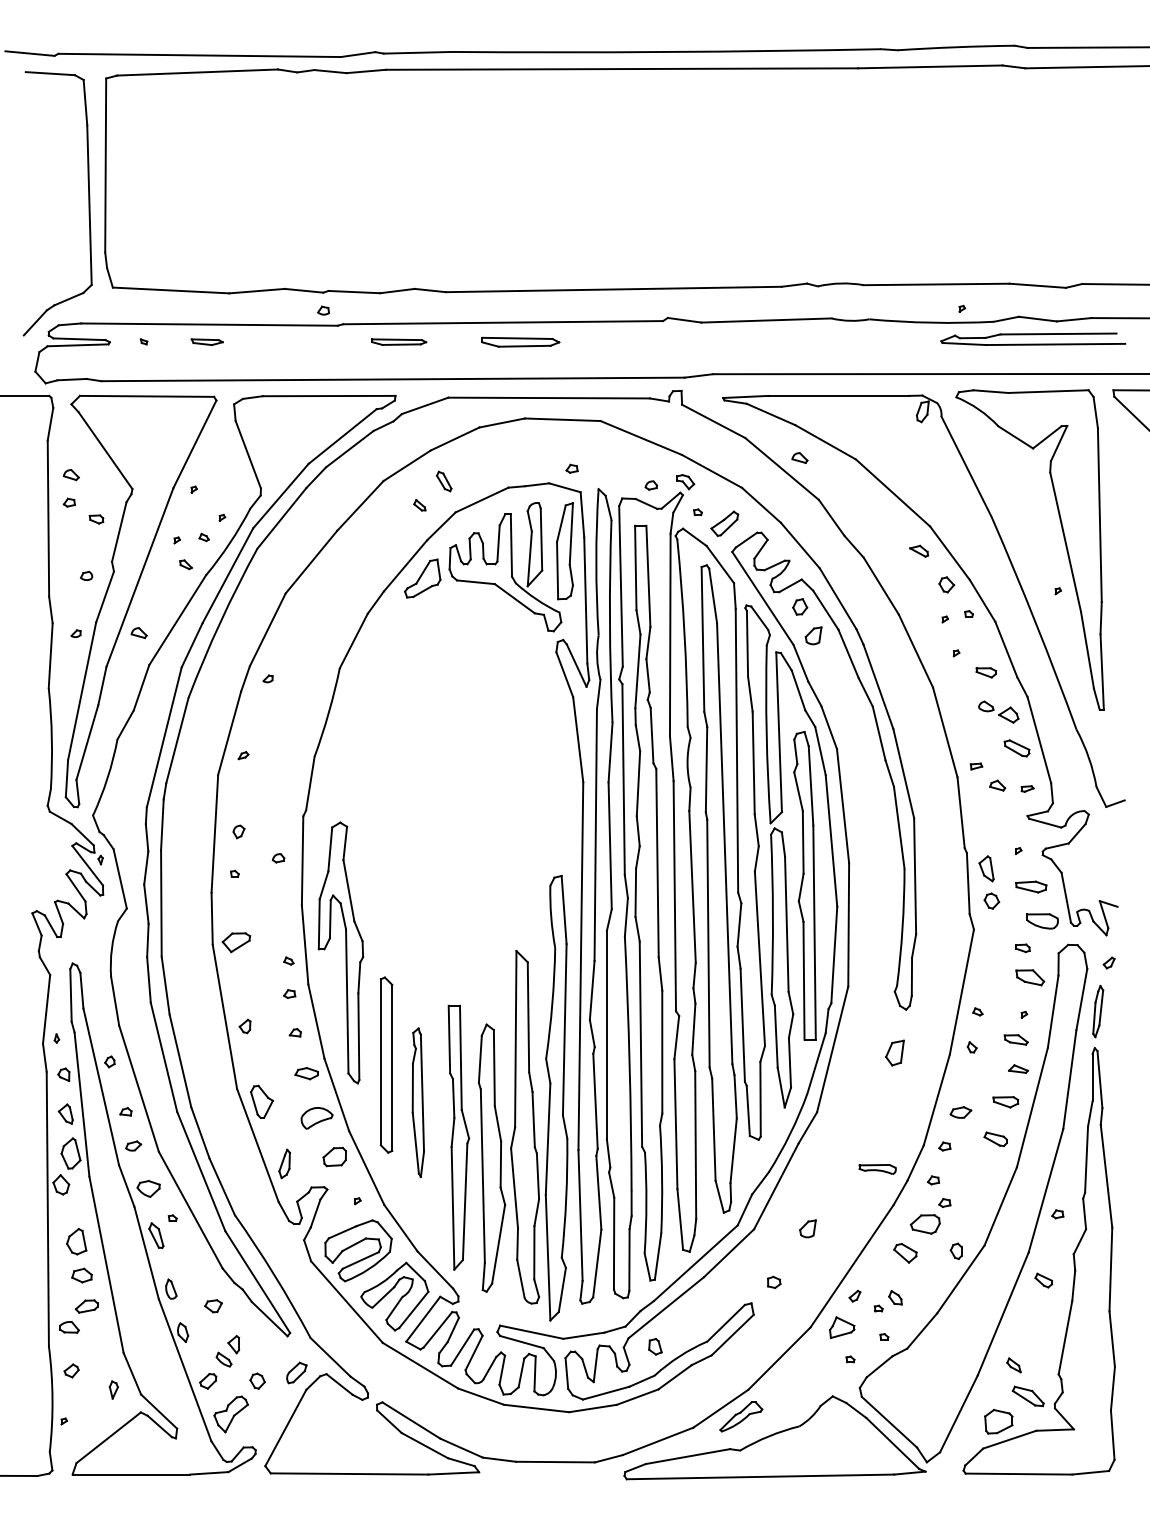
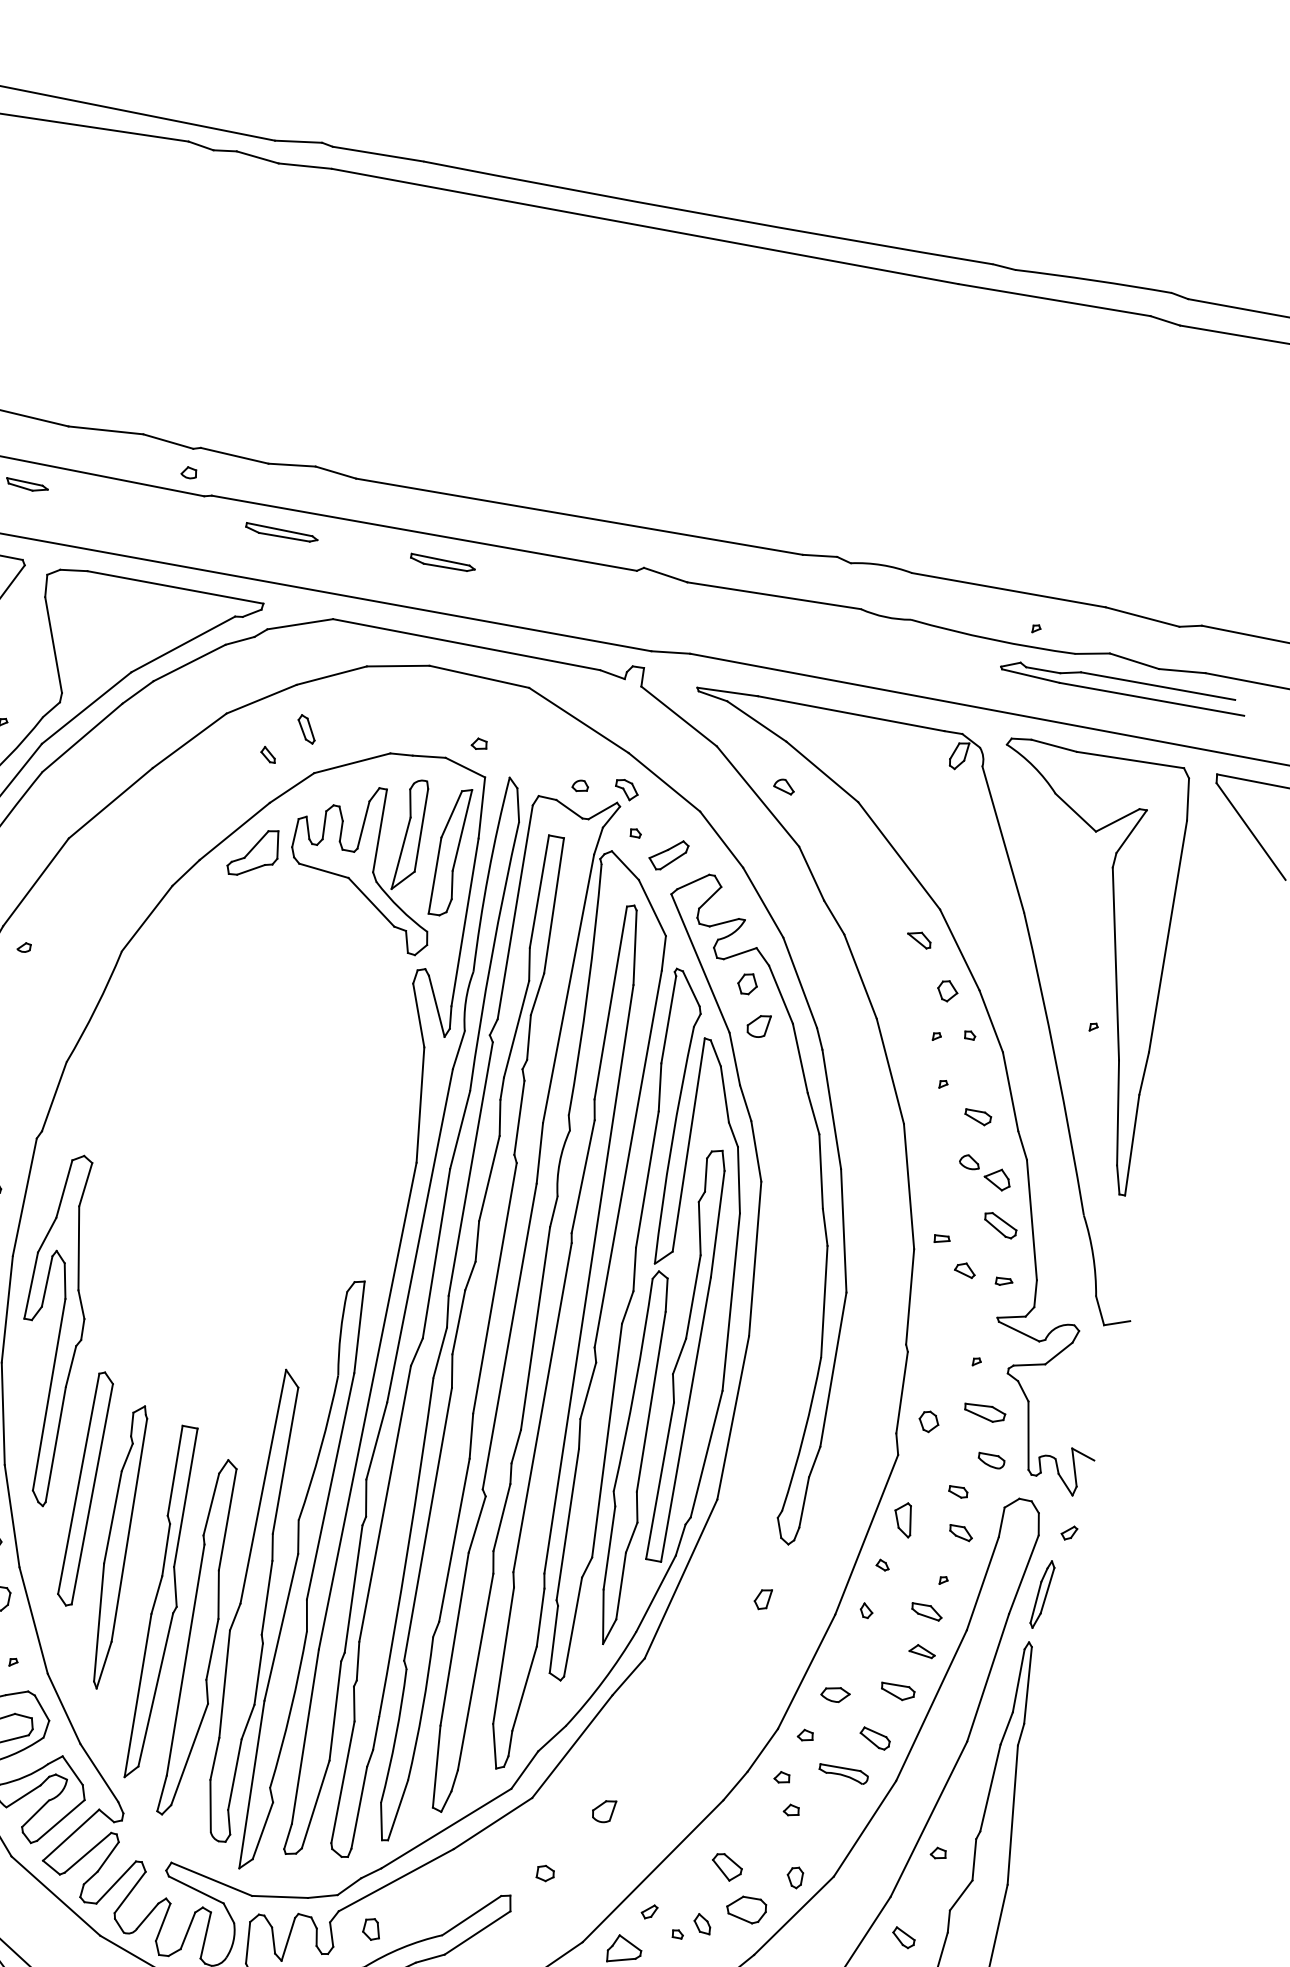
part: (520, 341) -> (442, 562), size x0.62
part: (986, 868) -> (903, 1519), moved
part: (1042, 920) -> (991, 1460), size x0.62
part: (1030, 977) -> (961, 1532), size x0.62
part: (894, 1052) -> (762, 1598), size x0.62
part: (418, 1102) -> (118, 1546), size x1.43
part: (877, 1168) -> (843, 1772), moved
part: (924, 1224) -> (745, 1909), moved

